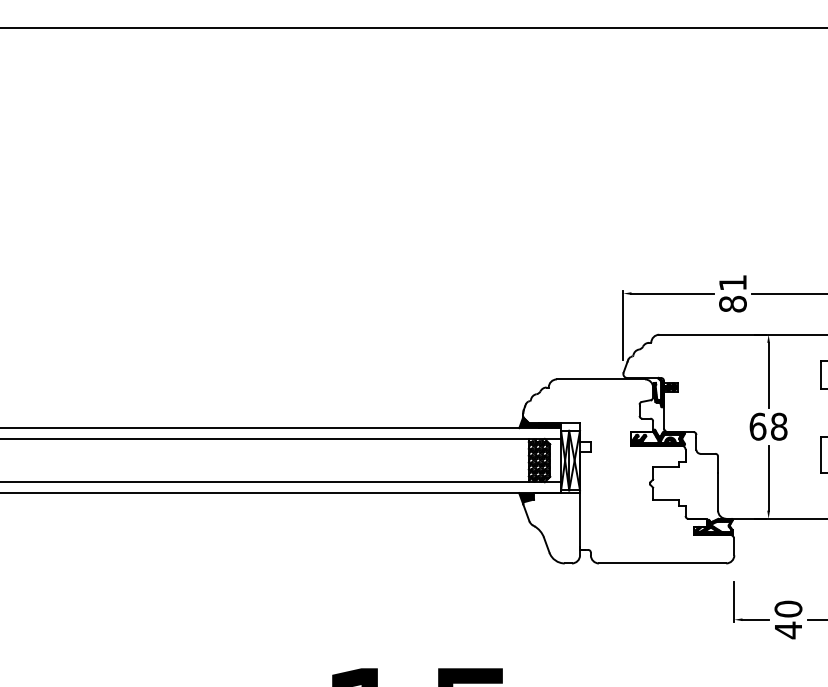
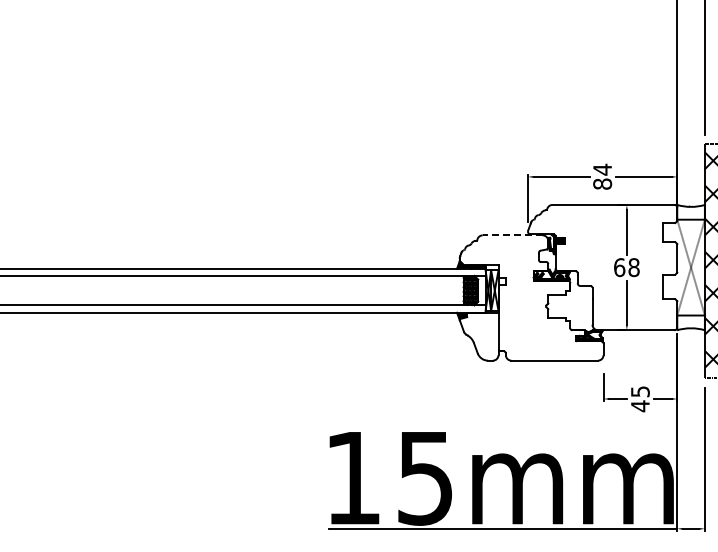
text: (732, 282) -> (602, 169), 81 -> 84
line: (600, 379) -> (512, 235), solid -> dashed
text: (788, 608) -> (640, 391), 40 -> 45

